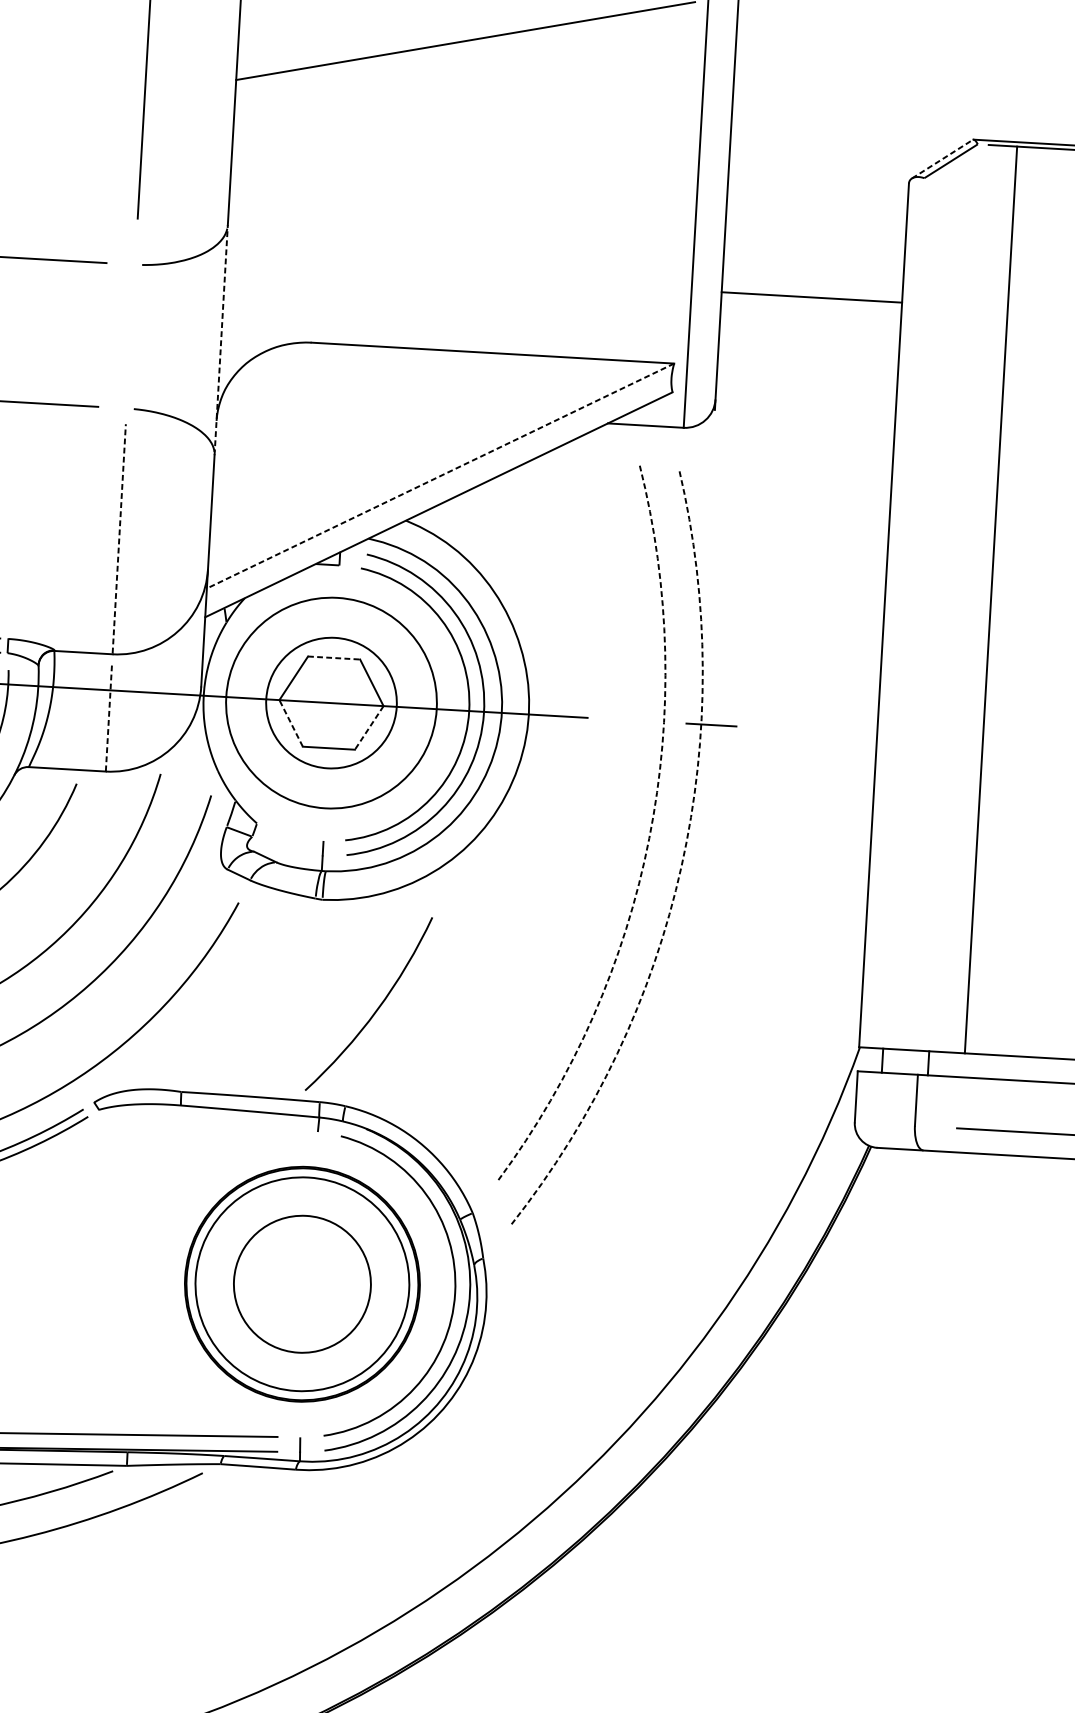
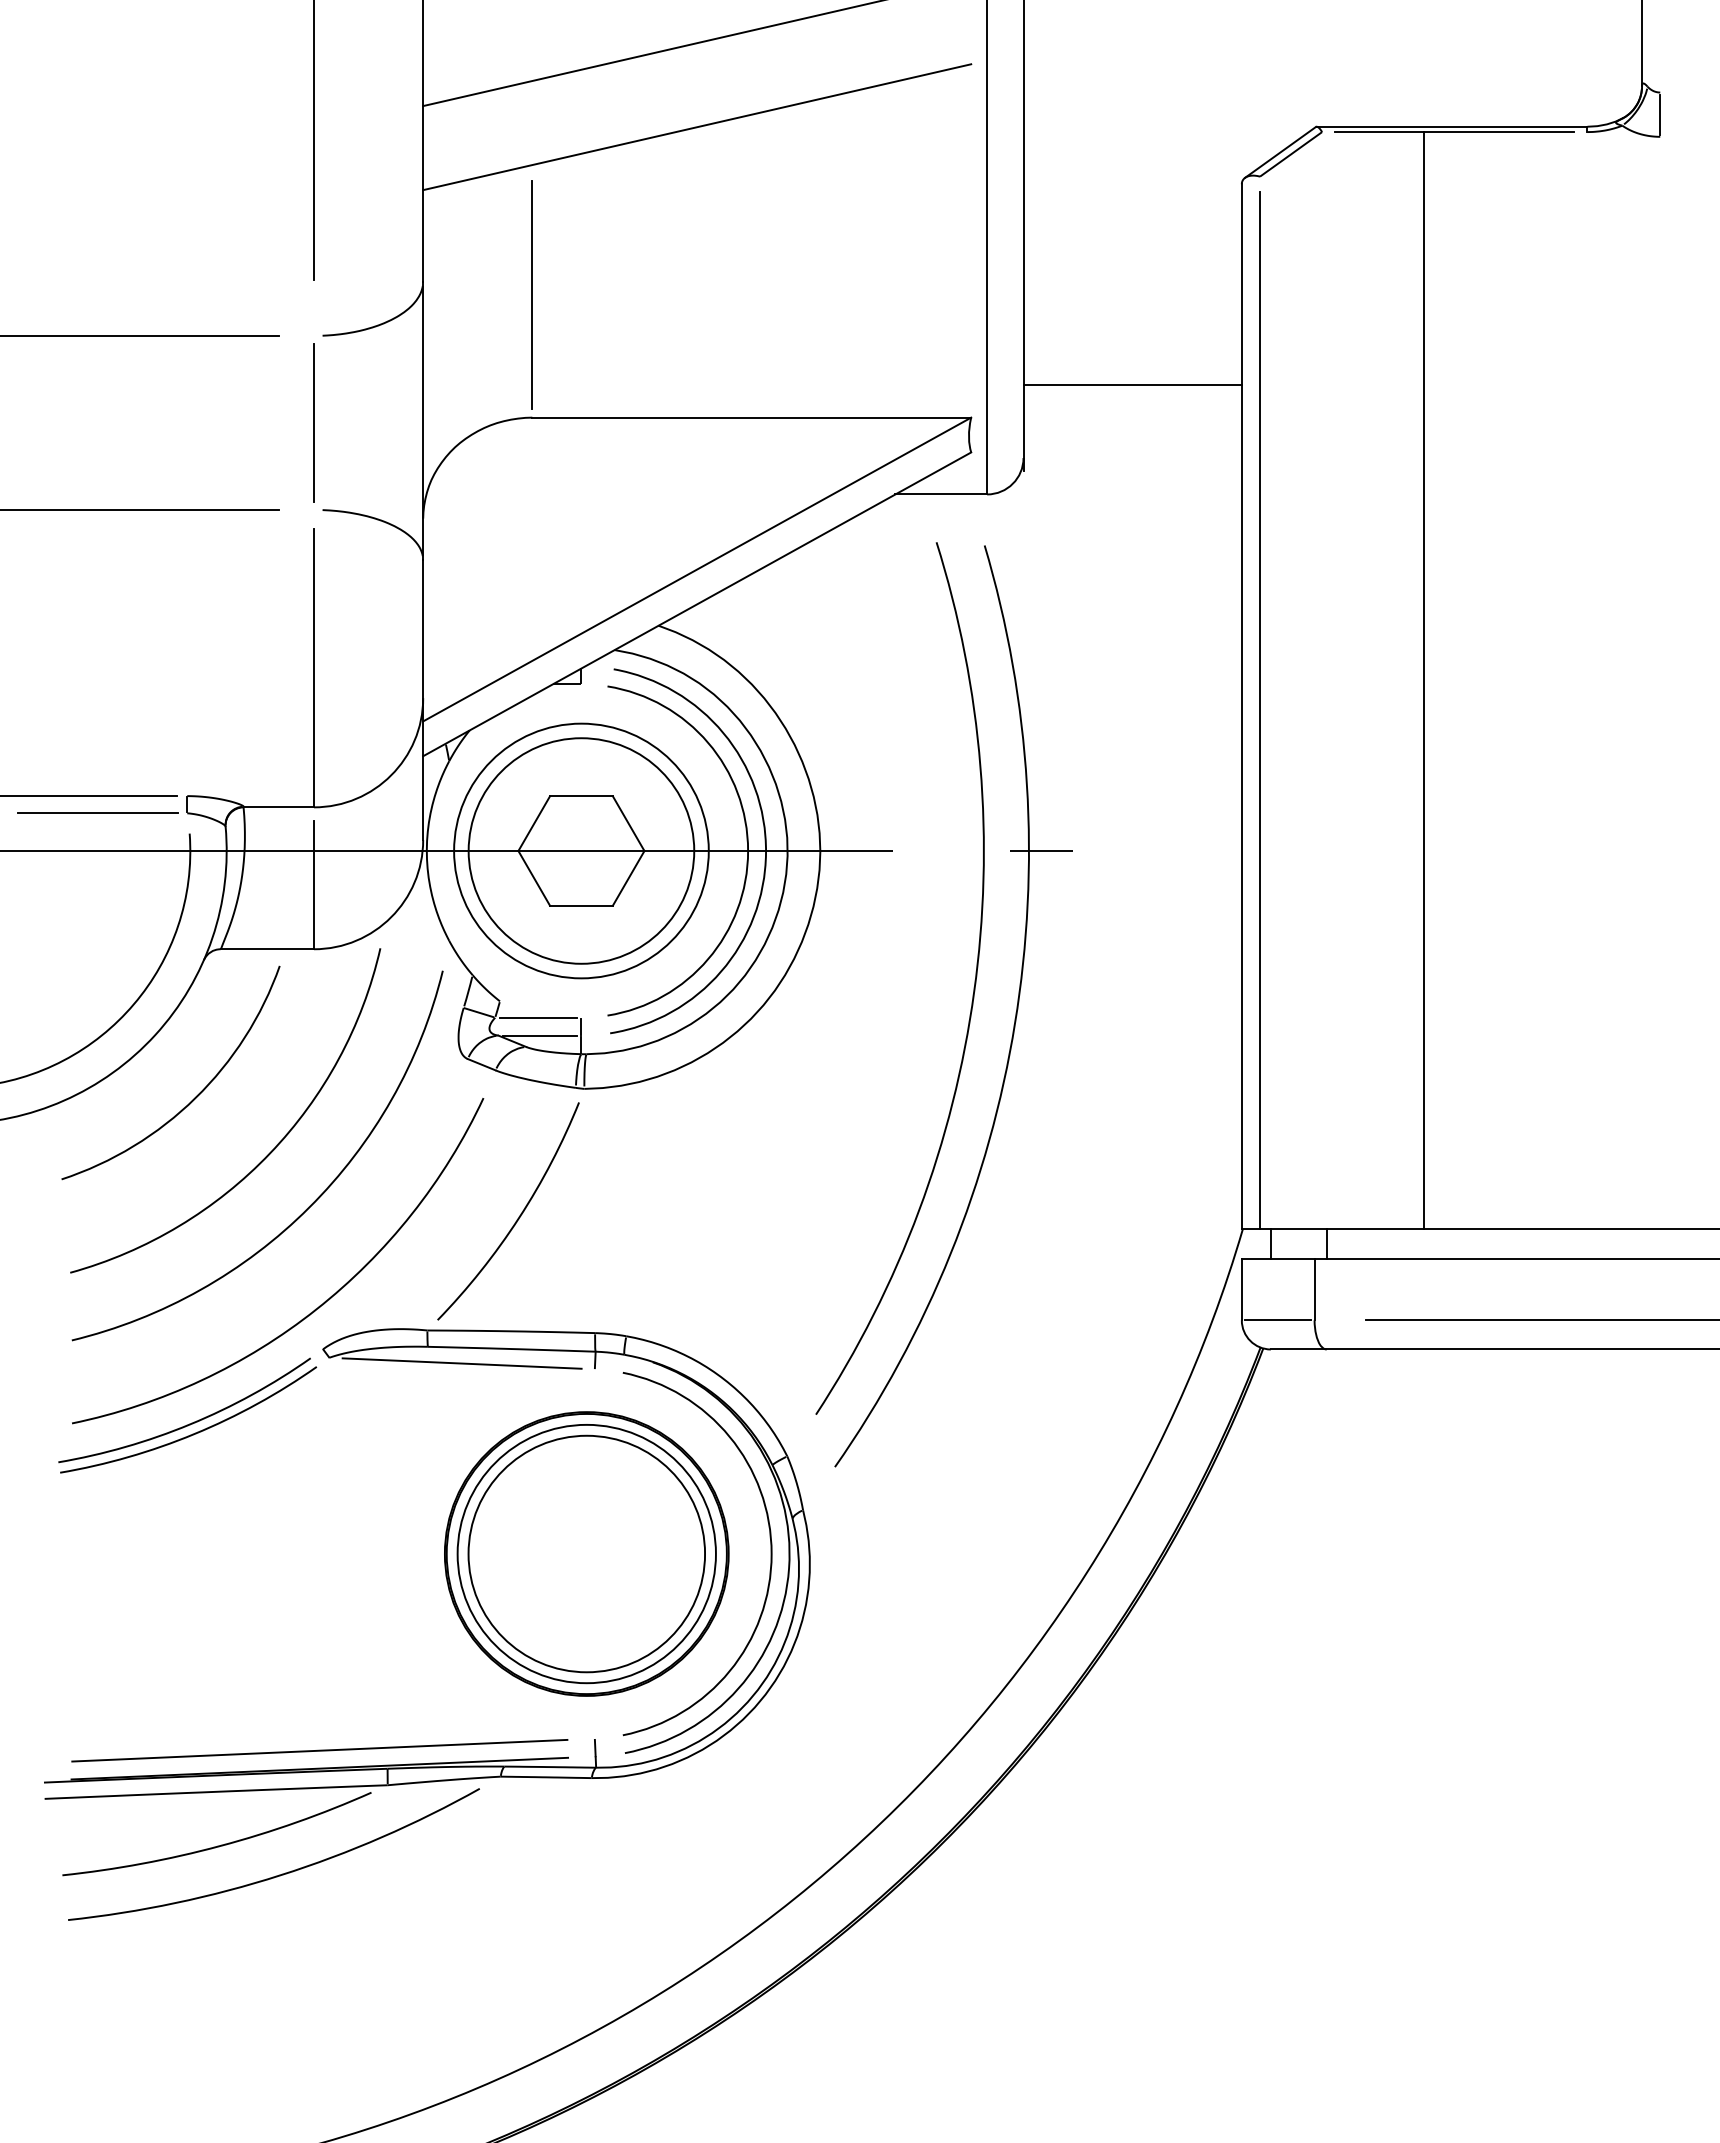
line: (461, 110) -> (697, 127), added
line: (942, 159) -> (1280, 152), dashed -> solid
line: (317, 240) -> (532, 294), added
line: (811, 297) -> (1132, 385), moved
line: (130, 336) -> (313, 422), added
line: (221, 339) -> (423, 420), dashed -> solid
line: (439, 475) -> (696, 569), dashed -> solid
line: (119, 538) -> (314, 667), dashed -> solid
line: (990, 599) -> (1423, 680), moved
line: (899, 619) -> (1260, 710), added
line: (334, 658) -> (581, 796), dashed -> solid
circle: (331, 702) -> (581, 850), size x1.43
line: (109, 718) -> (314, 884), dashed -> solid
line: (291, 723) -> (534, 878), dashed -> solid
line: (369, 728) -> (628, 878), dashed -> solid
line: (288, 838) -> (538, 1017), added
arc: (649, 838) -> (974, 992), dashed -> solid
line: (288, 853) -> (539, 1035), added
arc: (681, 866) -> (1015, 1023), dashed -> solid
arc: (376, 1008) -> (518, 1216), moved
line: (207, 1120) -> (461, 1363), added
line: (884, 1124) -> (1277, 1320), added
circle: (302, 1283) -> (586, 1553), size x1.43

